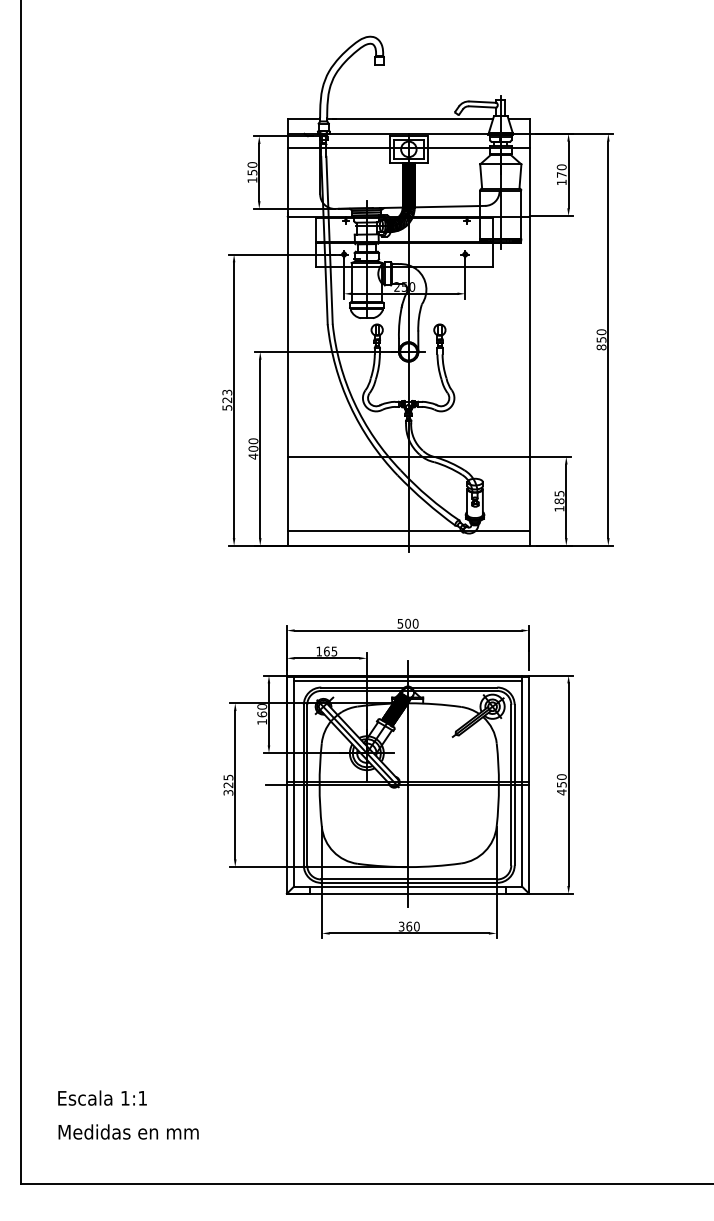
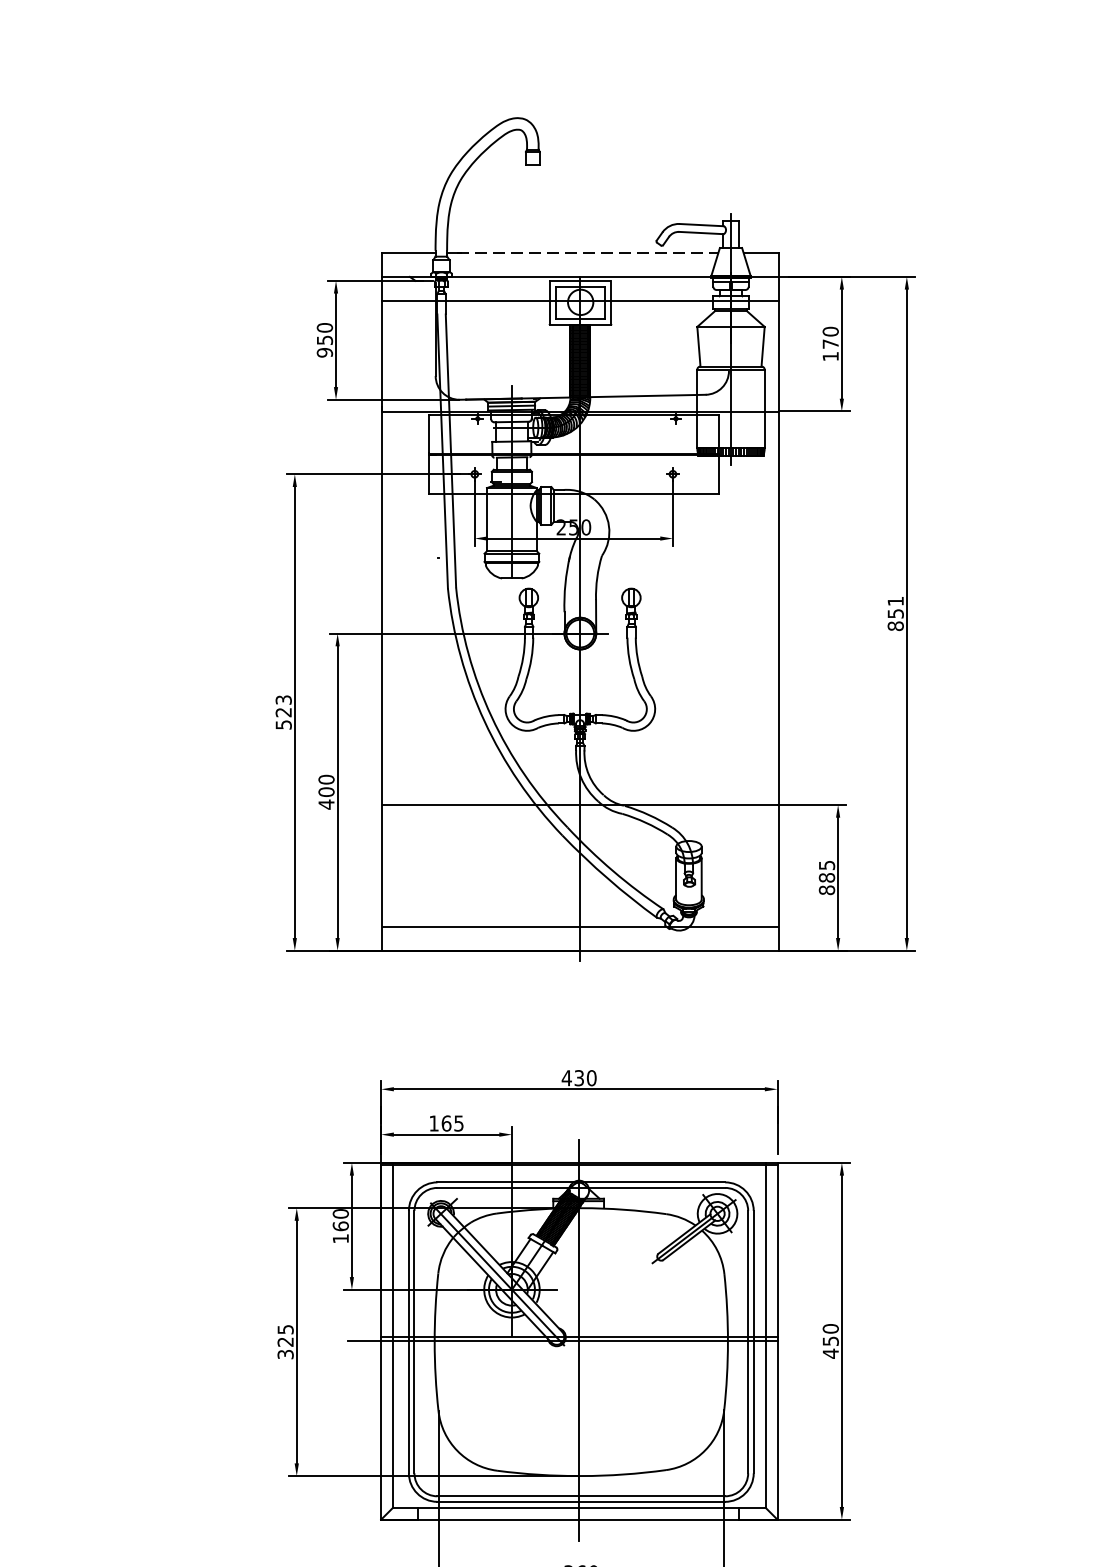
line: (413, 119) -> (588, 253), solid -> dashed
text: (252, 180) -> (324, 353), 150 -> 950
text: (601, 332) -> (895, 601), 850 -> 851
text: (559, 508) -> (826, 889), 185 -> 885
text: (403, 623) -> (571, 1077), 500 -> 430
line: (407, 681) -> (578, 1172), removed

